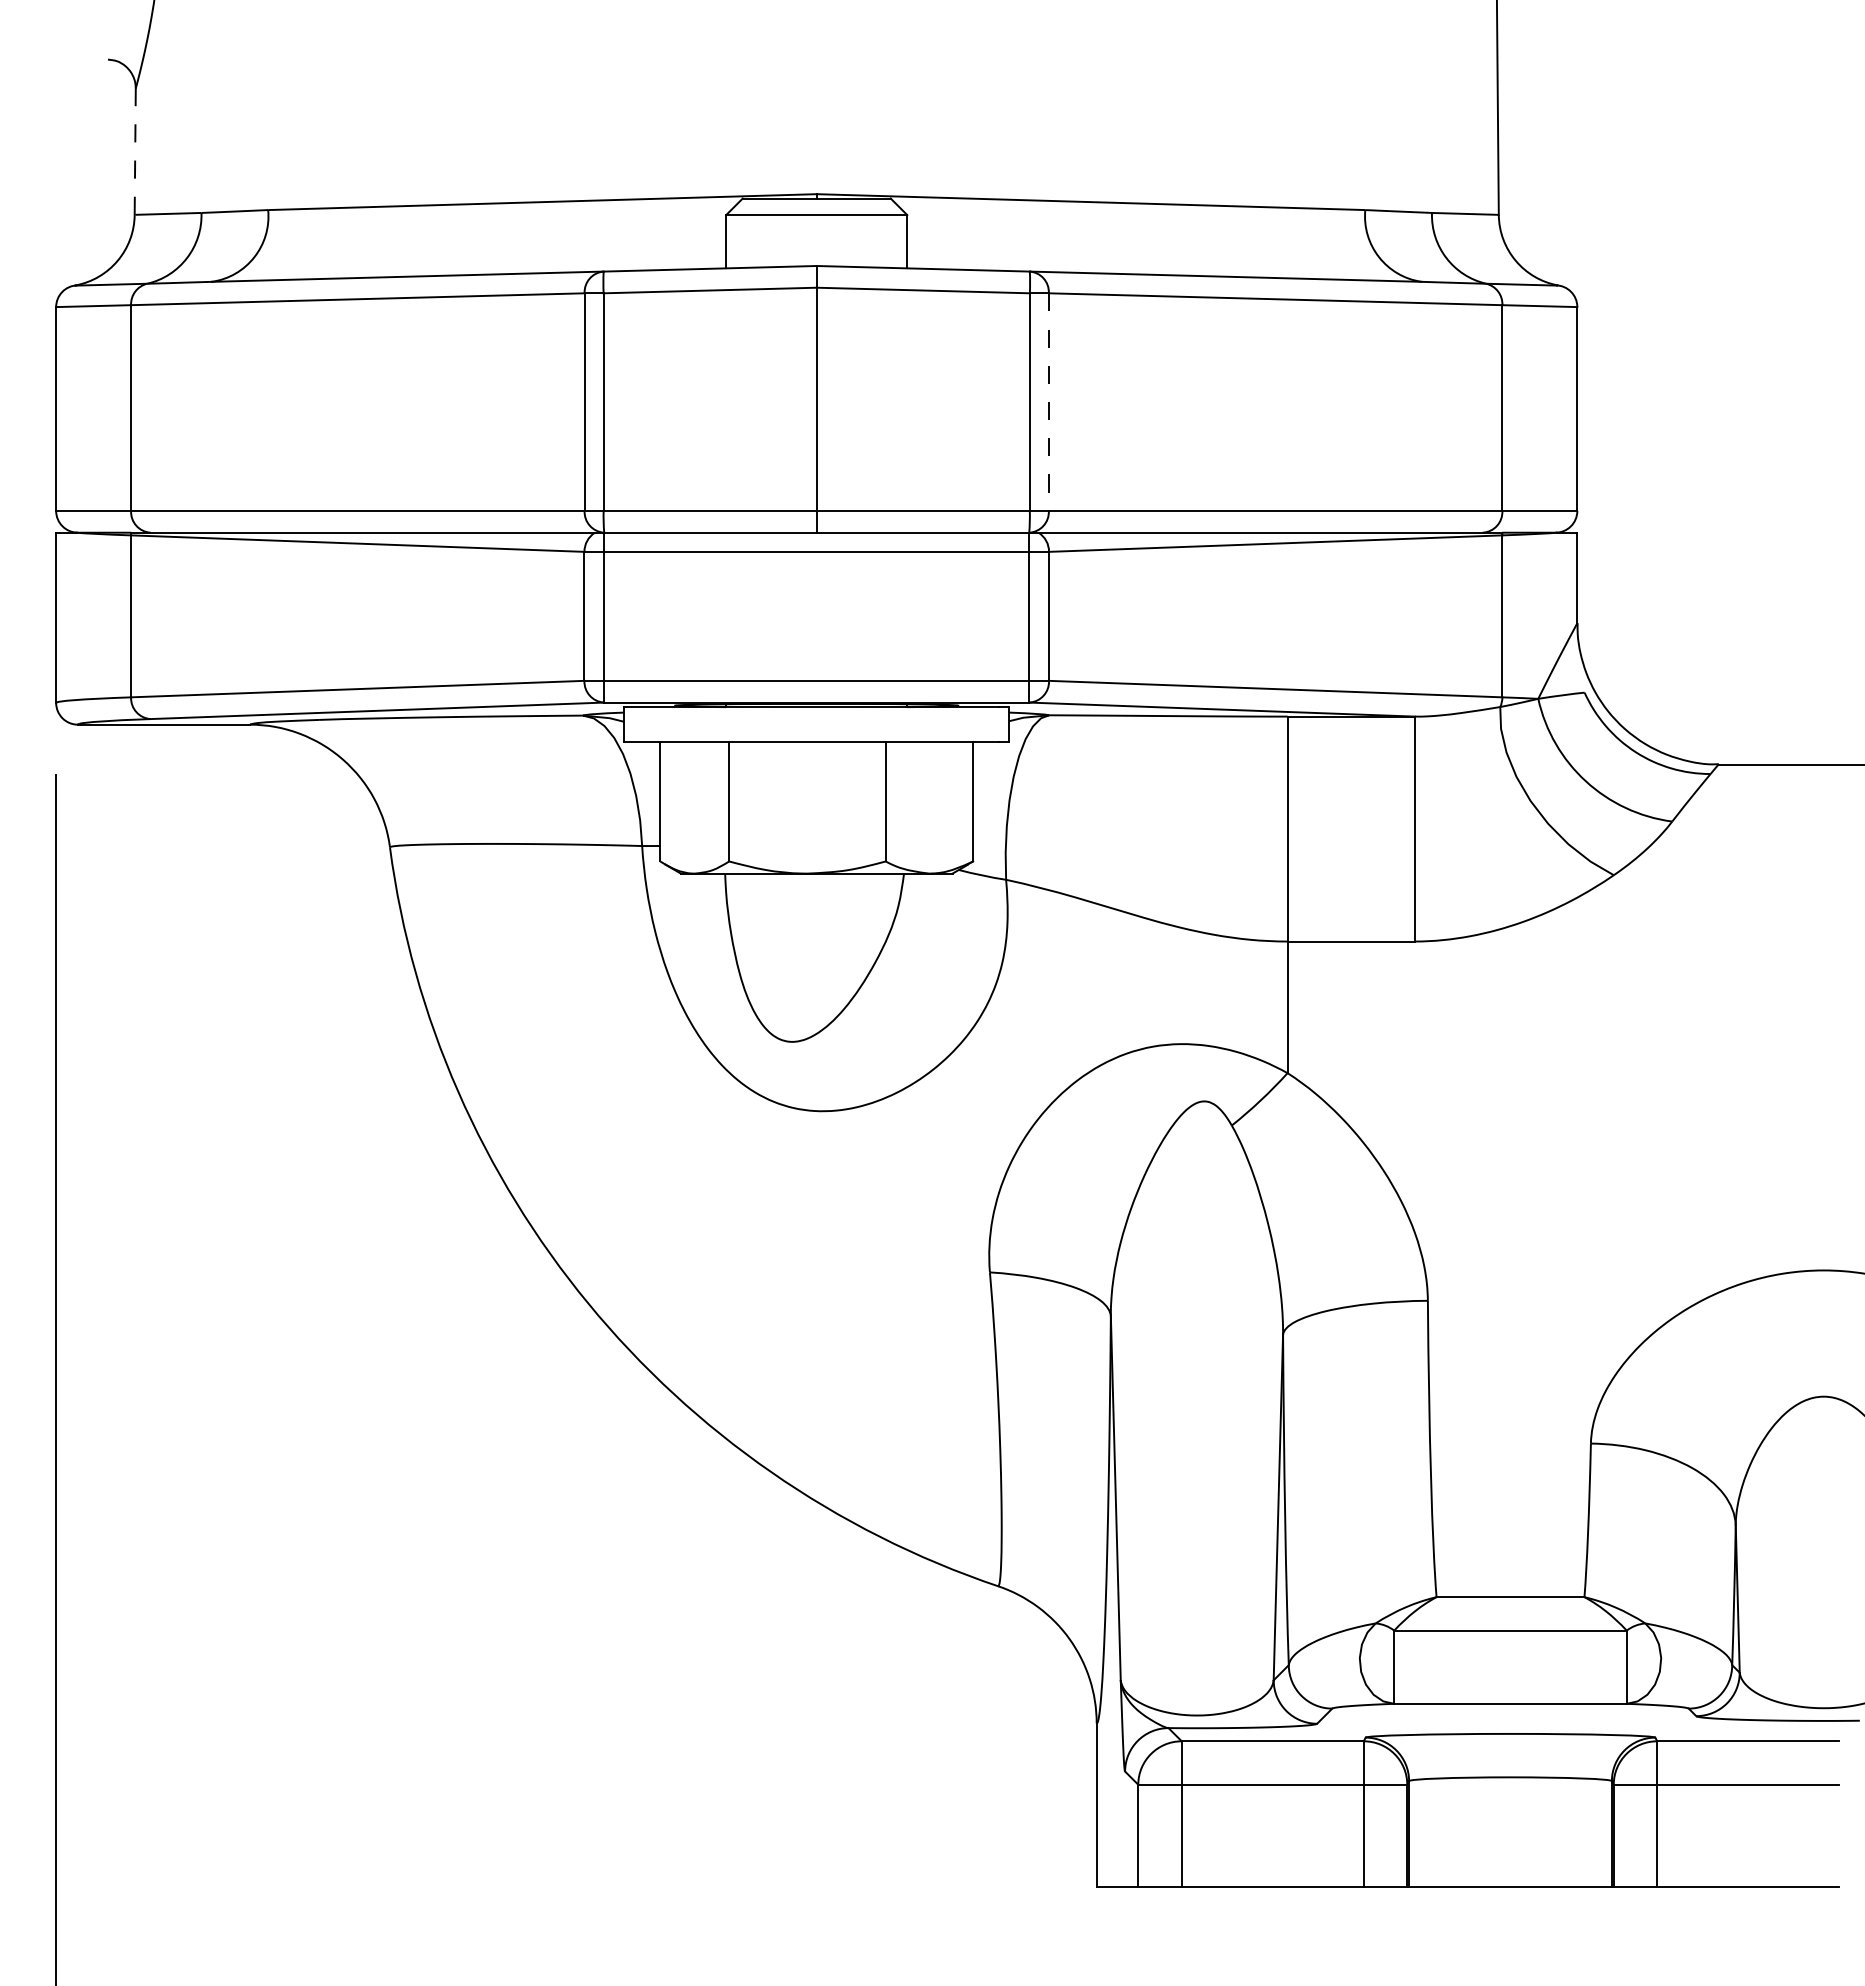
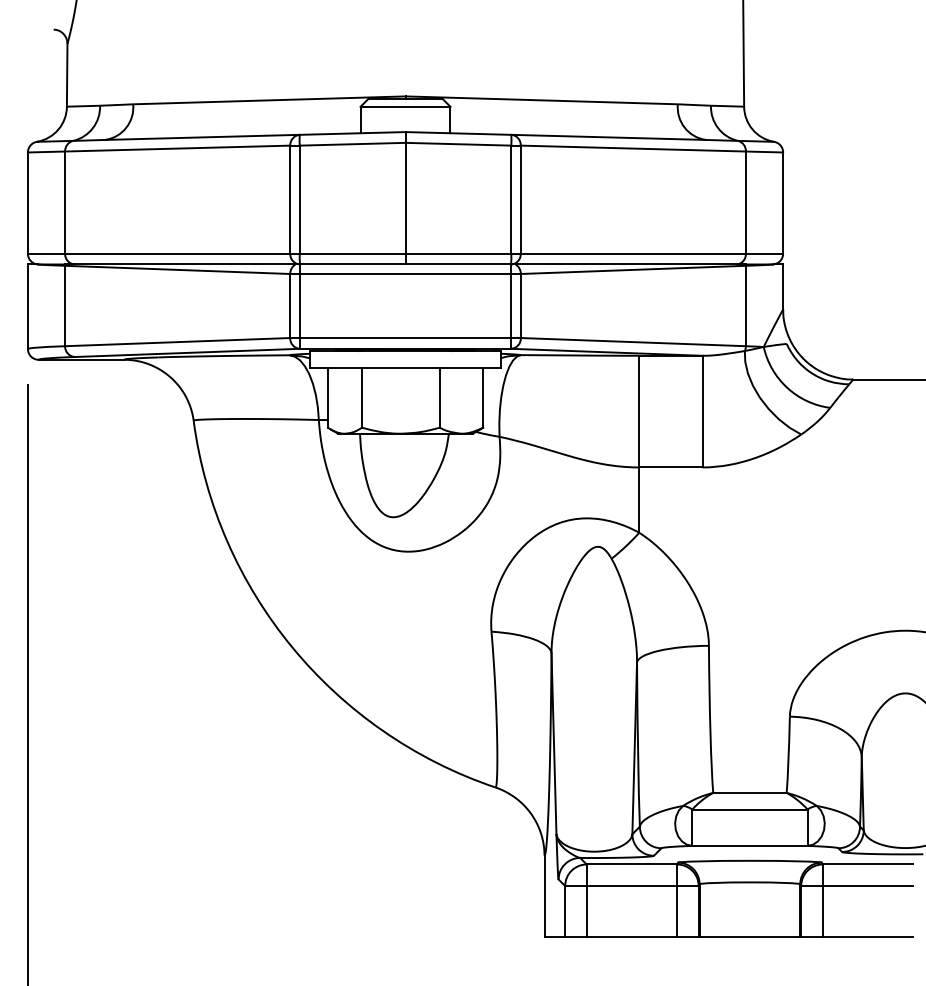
line: (135, 152) -> (67, 75), dashed -> solid
line: (1048, 403) -> (520, 200), dashed -> solid

